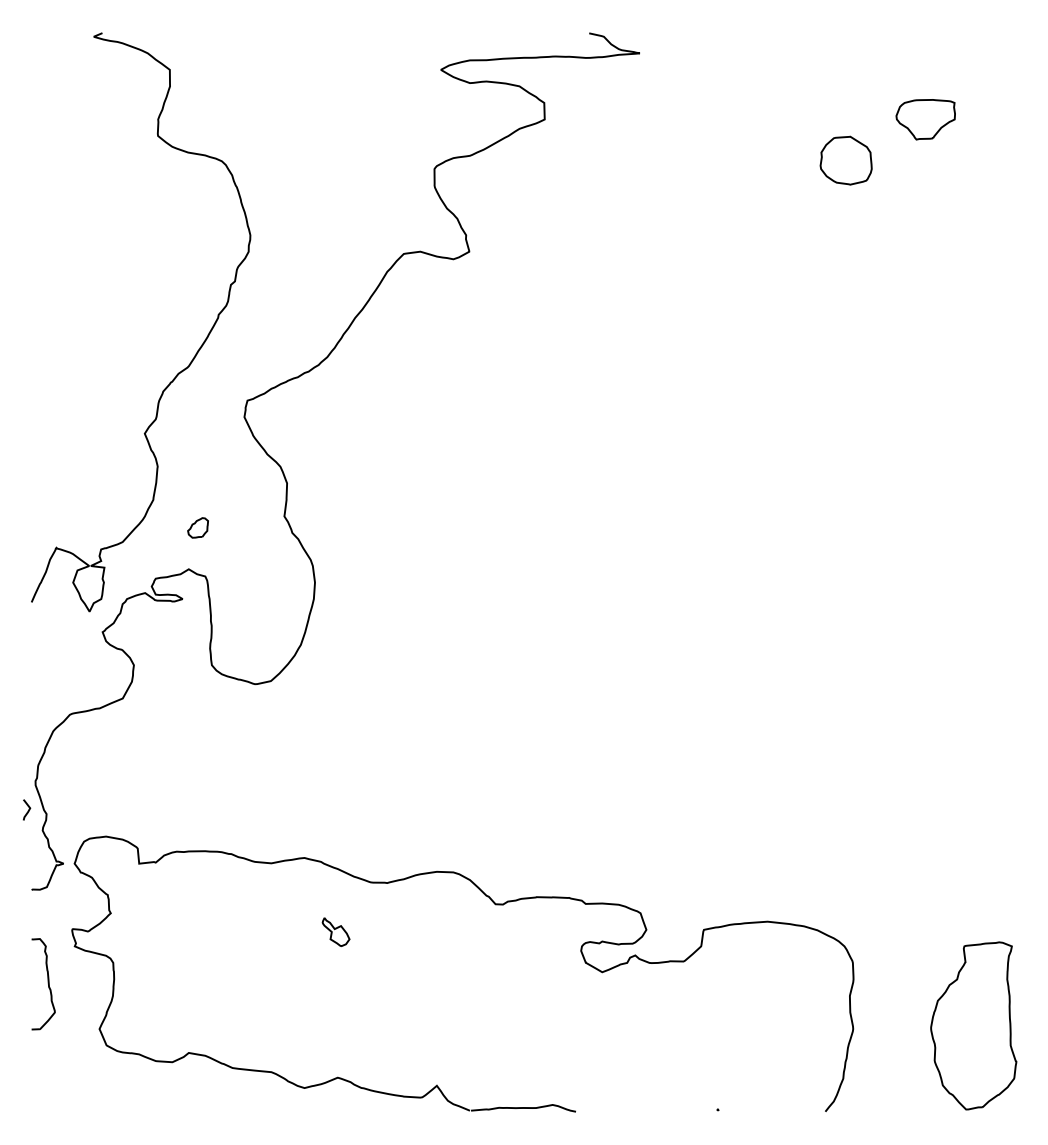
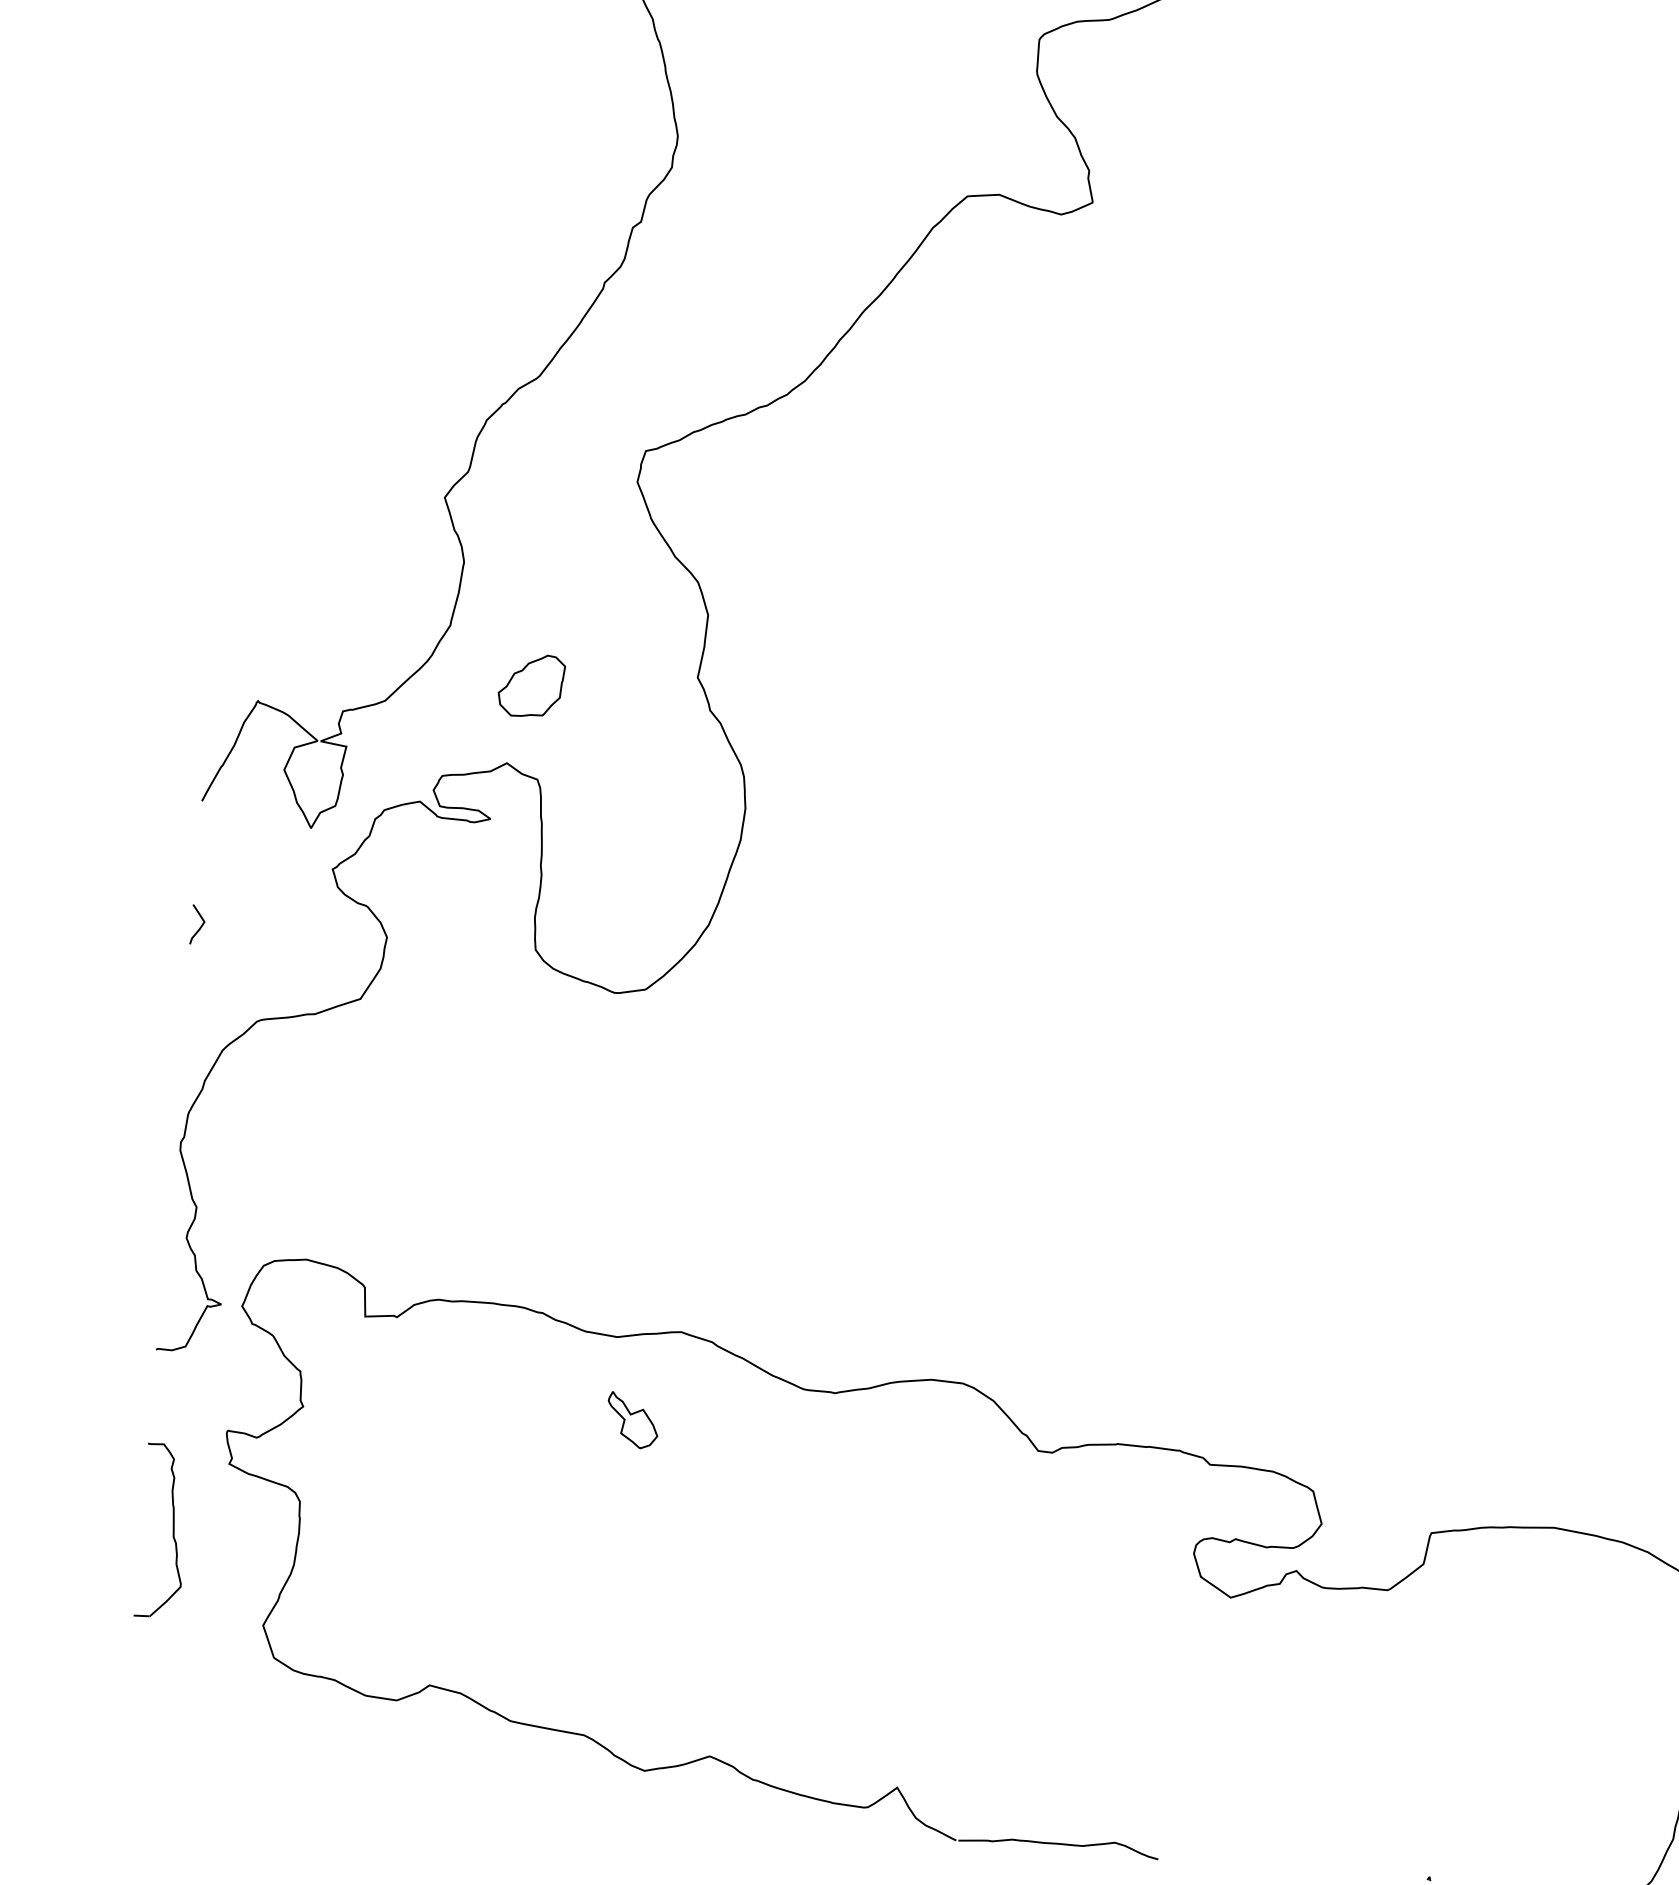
part: (197, 527) -> (530, 684), size x1.67
curve: (28, 809) -> (201, 924), moved
part: (335, 931) -> (631, 1419), moved

